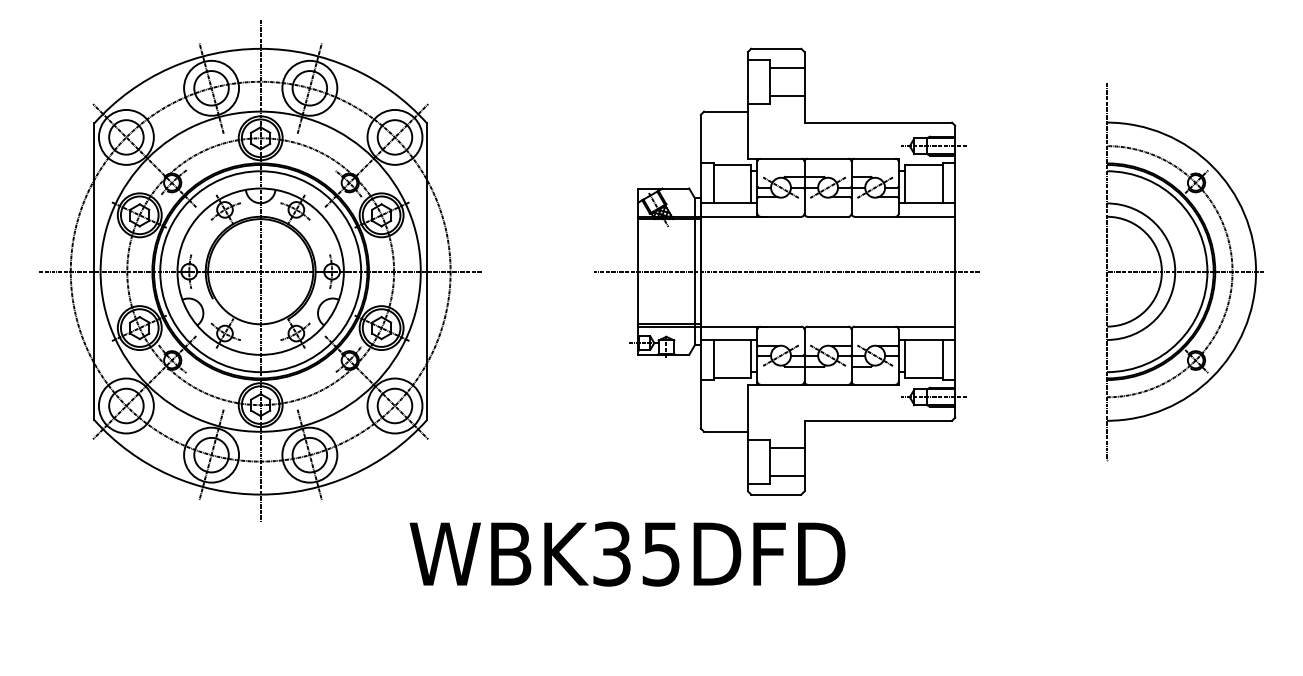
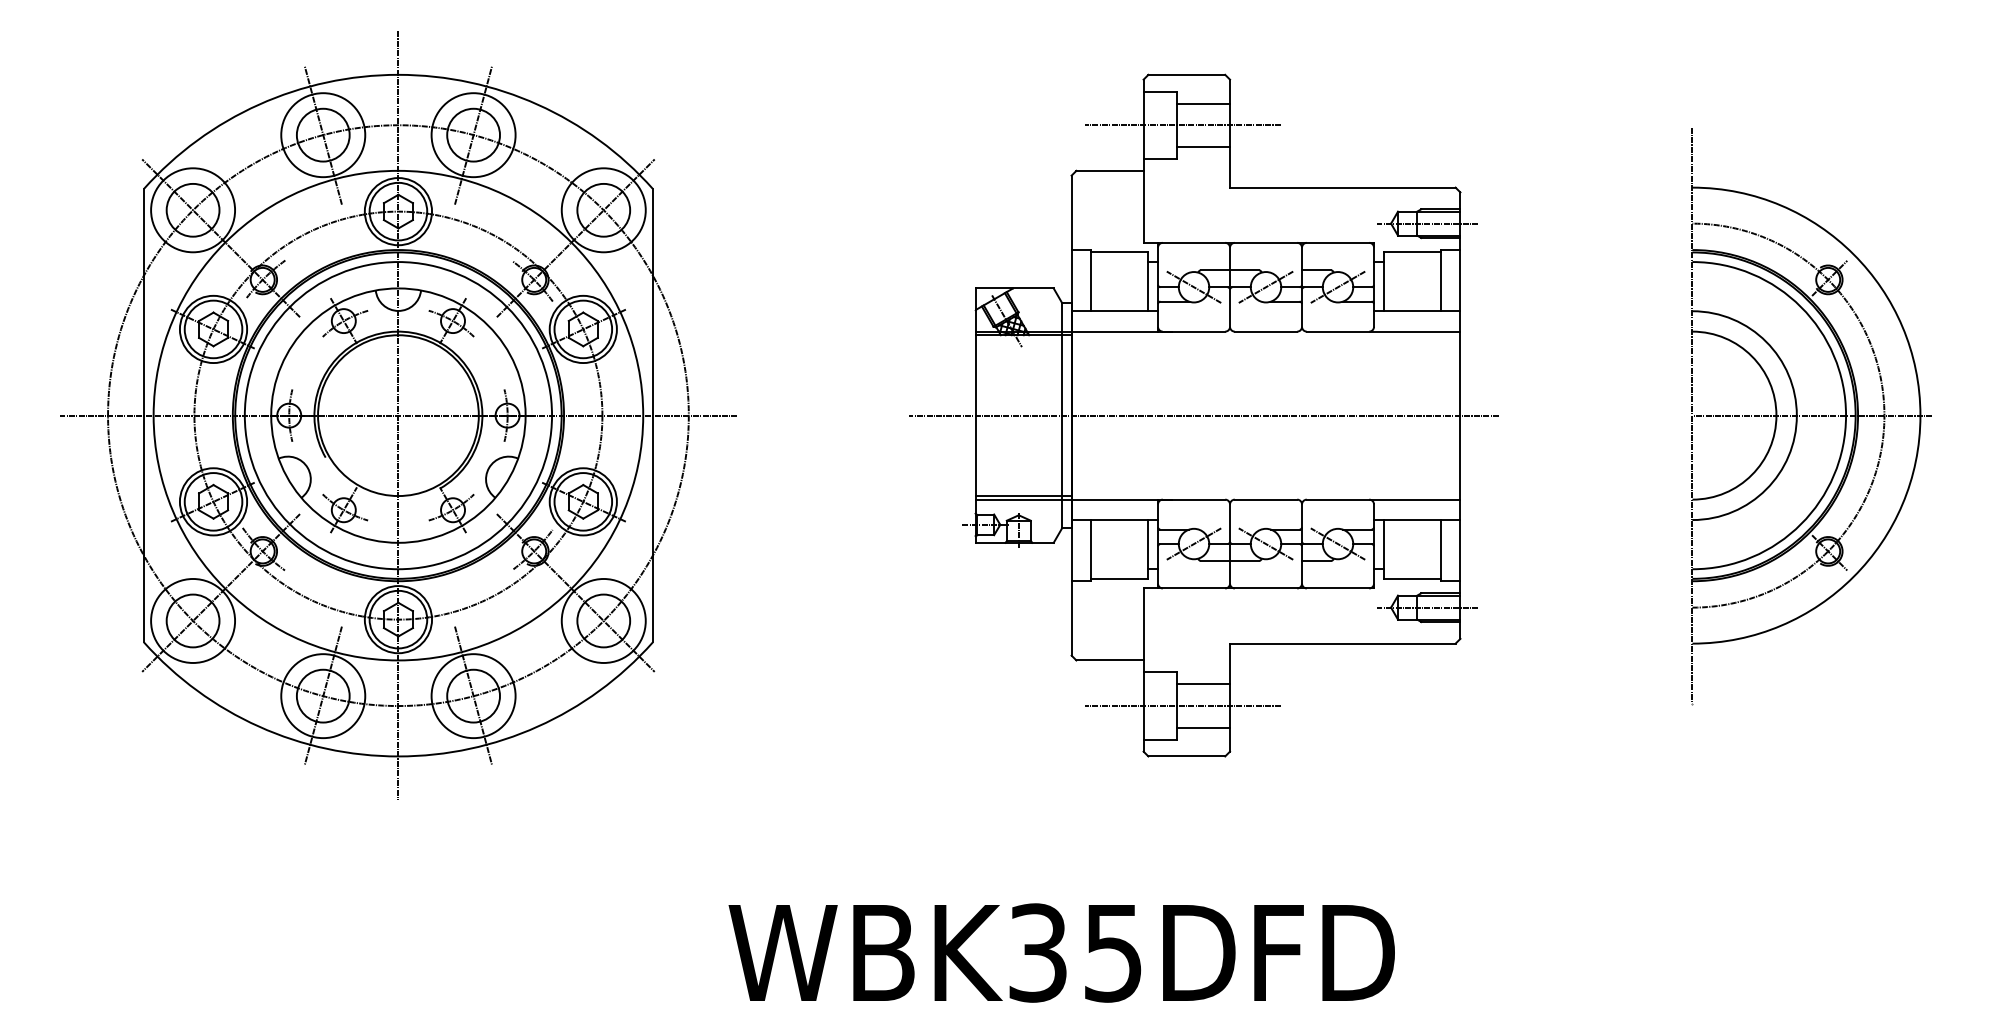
line: (773, 81) -> (1182, 124), added
line: (773, 461) -> (1182, 705), added
text: (627, 553) -> (1061, 952), moved

